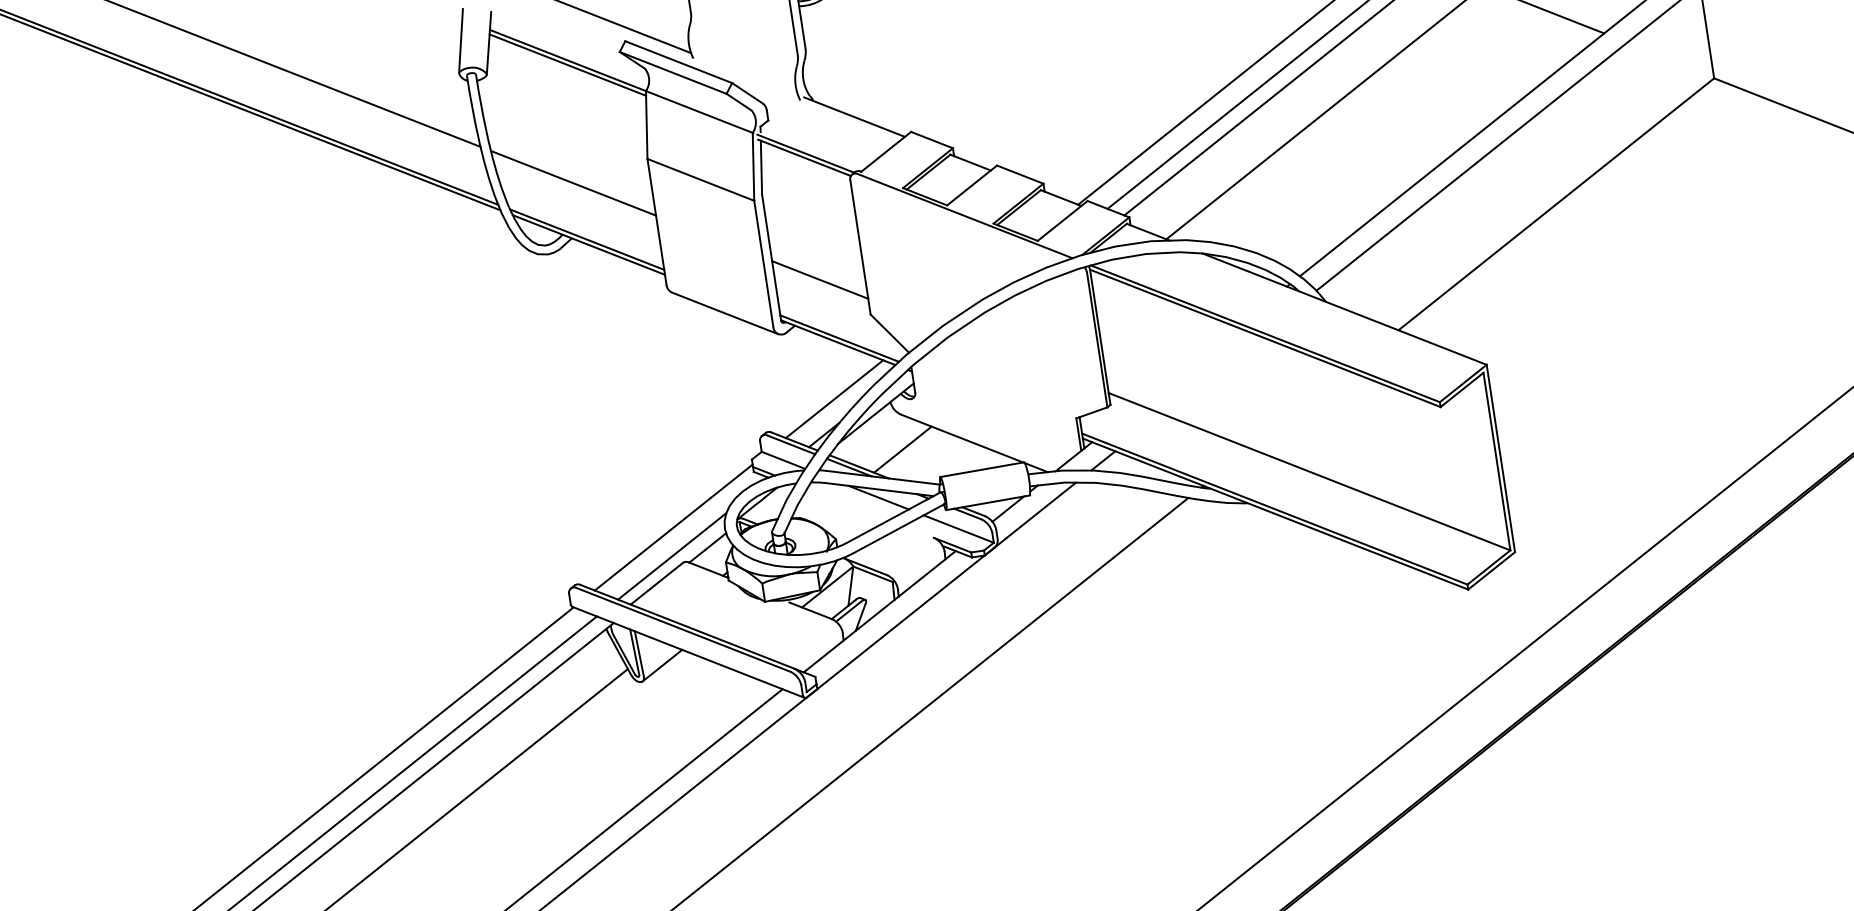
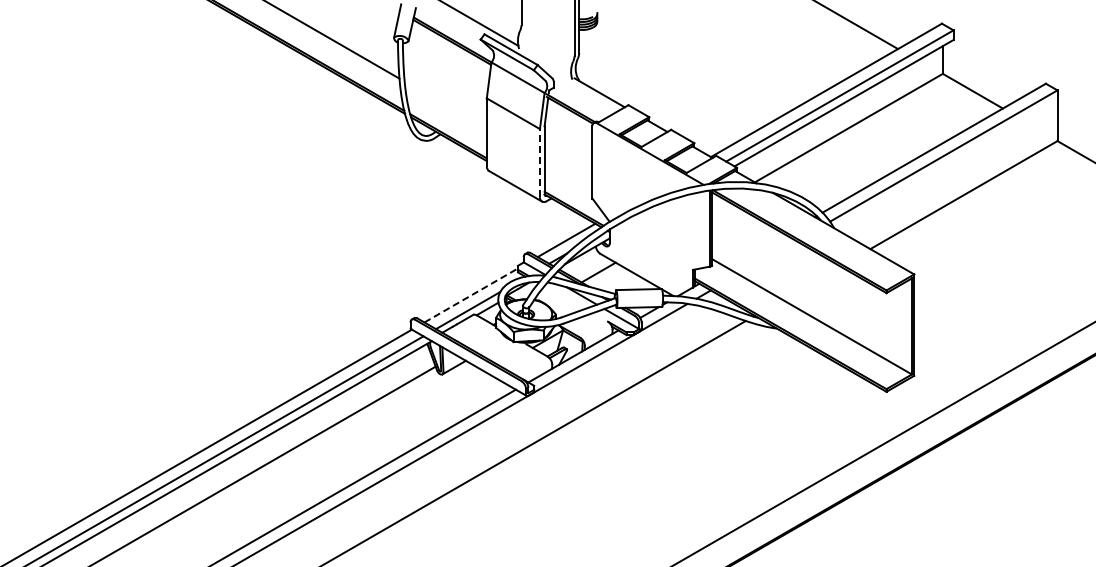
line: (573, 183) -> (445, 105), removed
line: (762, 262) -> (539, 162), solid -> dashed
line: (820, 280) -> (568, 176), removed
line: (674, 527) -> (471, 295), solid -> dashed

